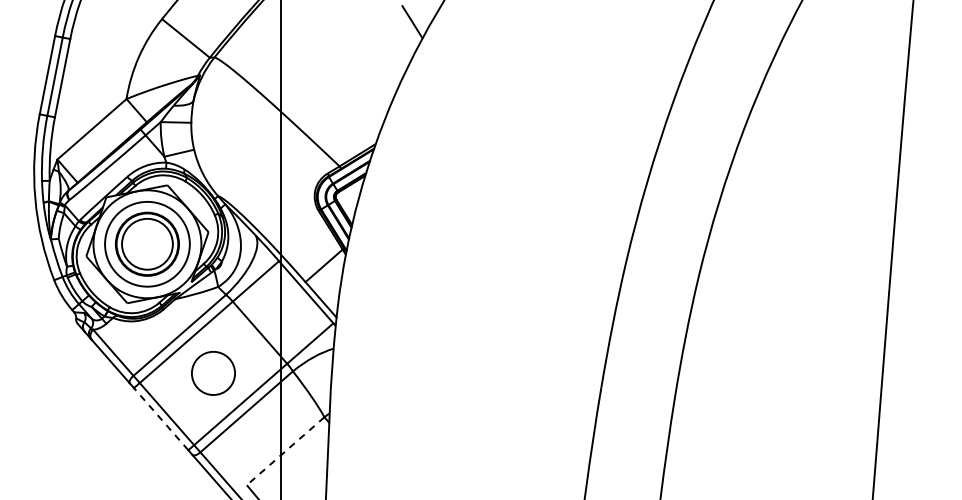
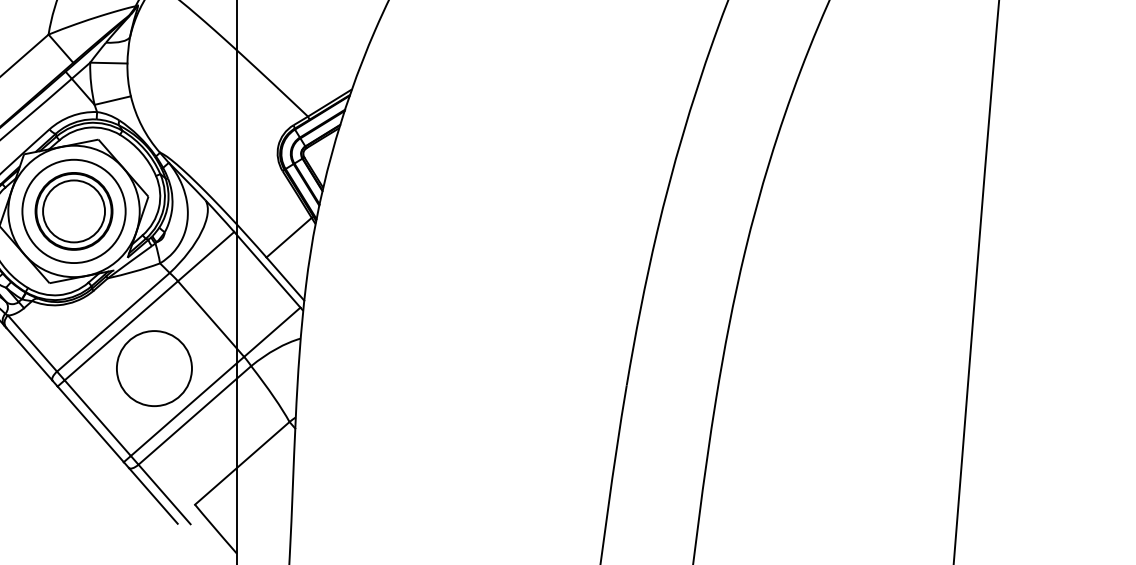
circle: (213, 373) -> (154, 368), size x1.43
line: (160, 418) -> (89, 423), dashed -> solid
line: (285, 451) -> (242, 463), dashed -> solid

